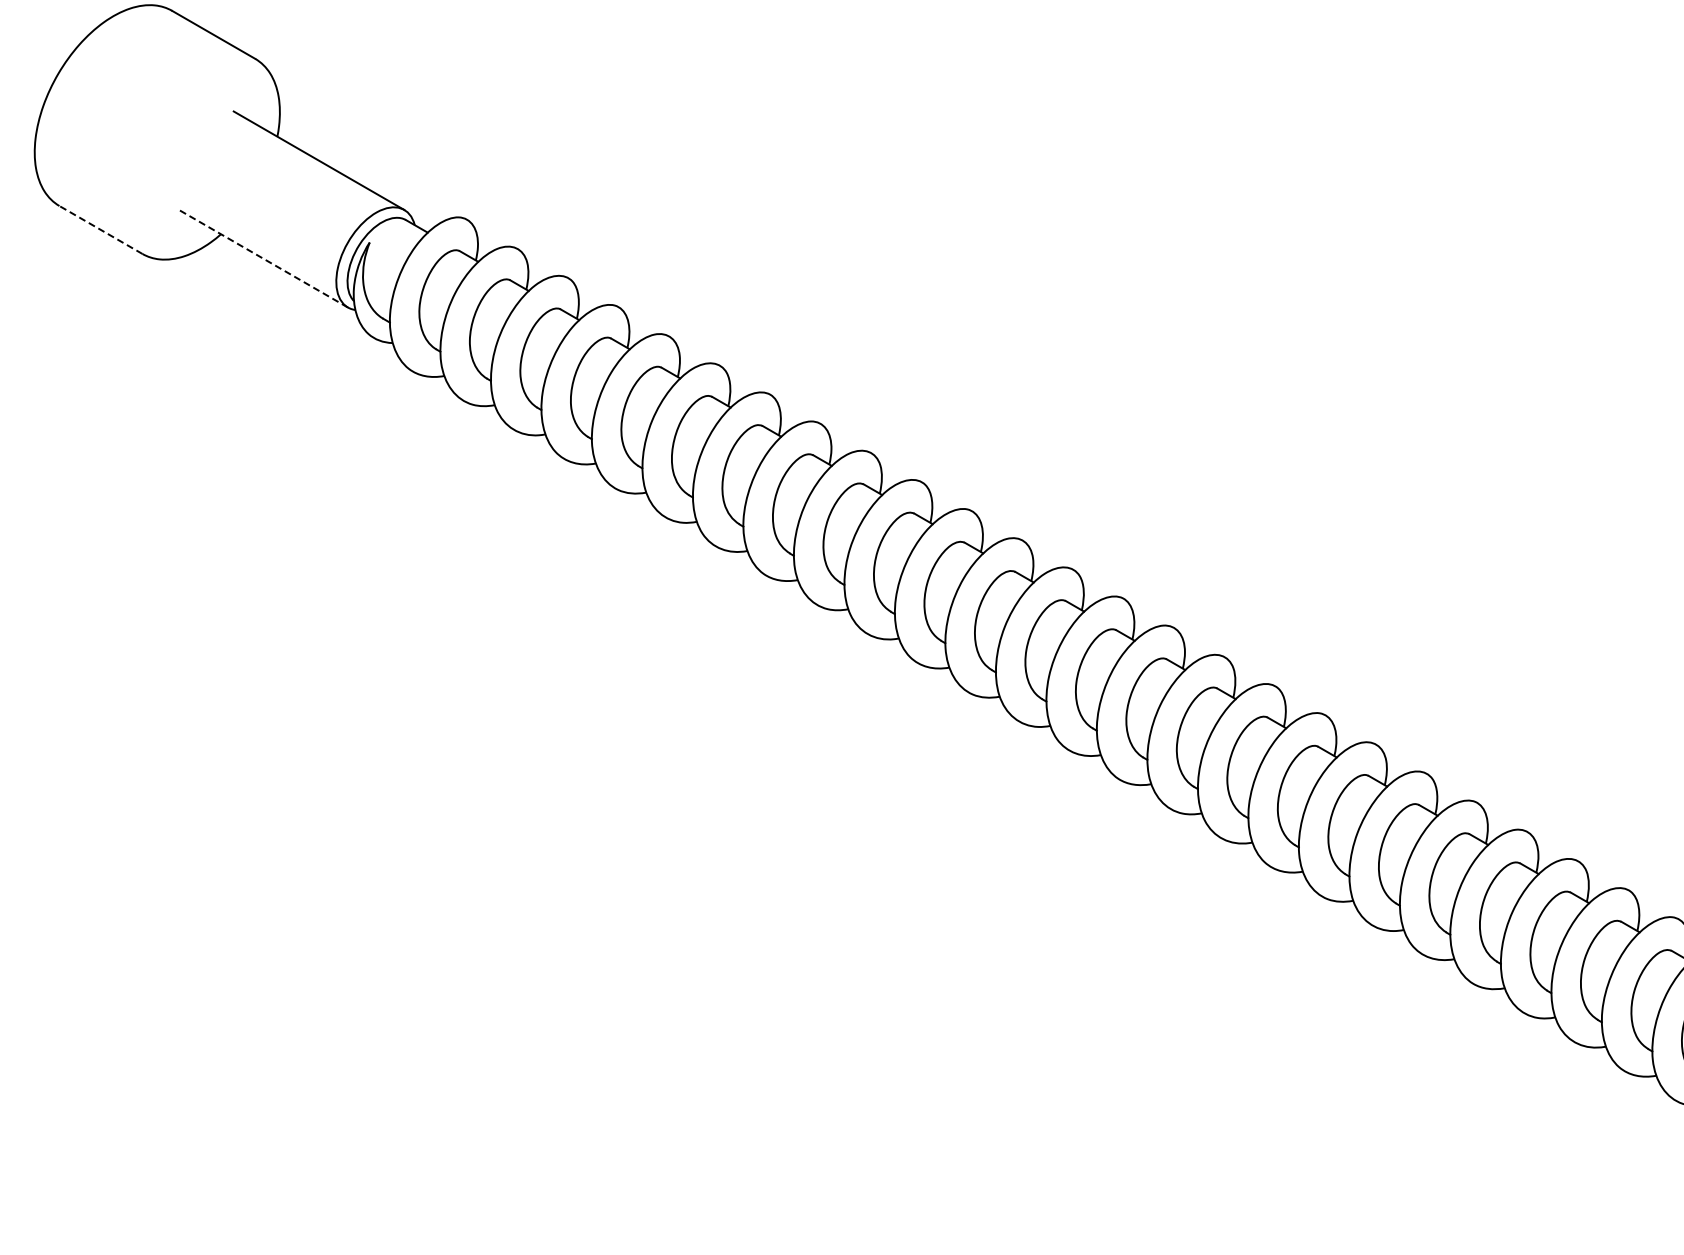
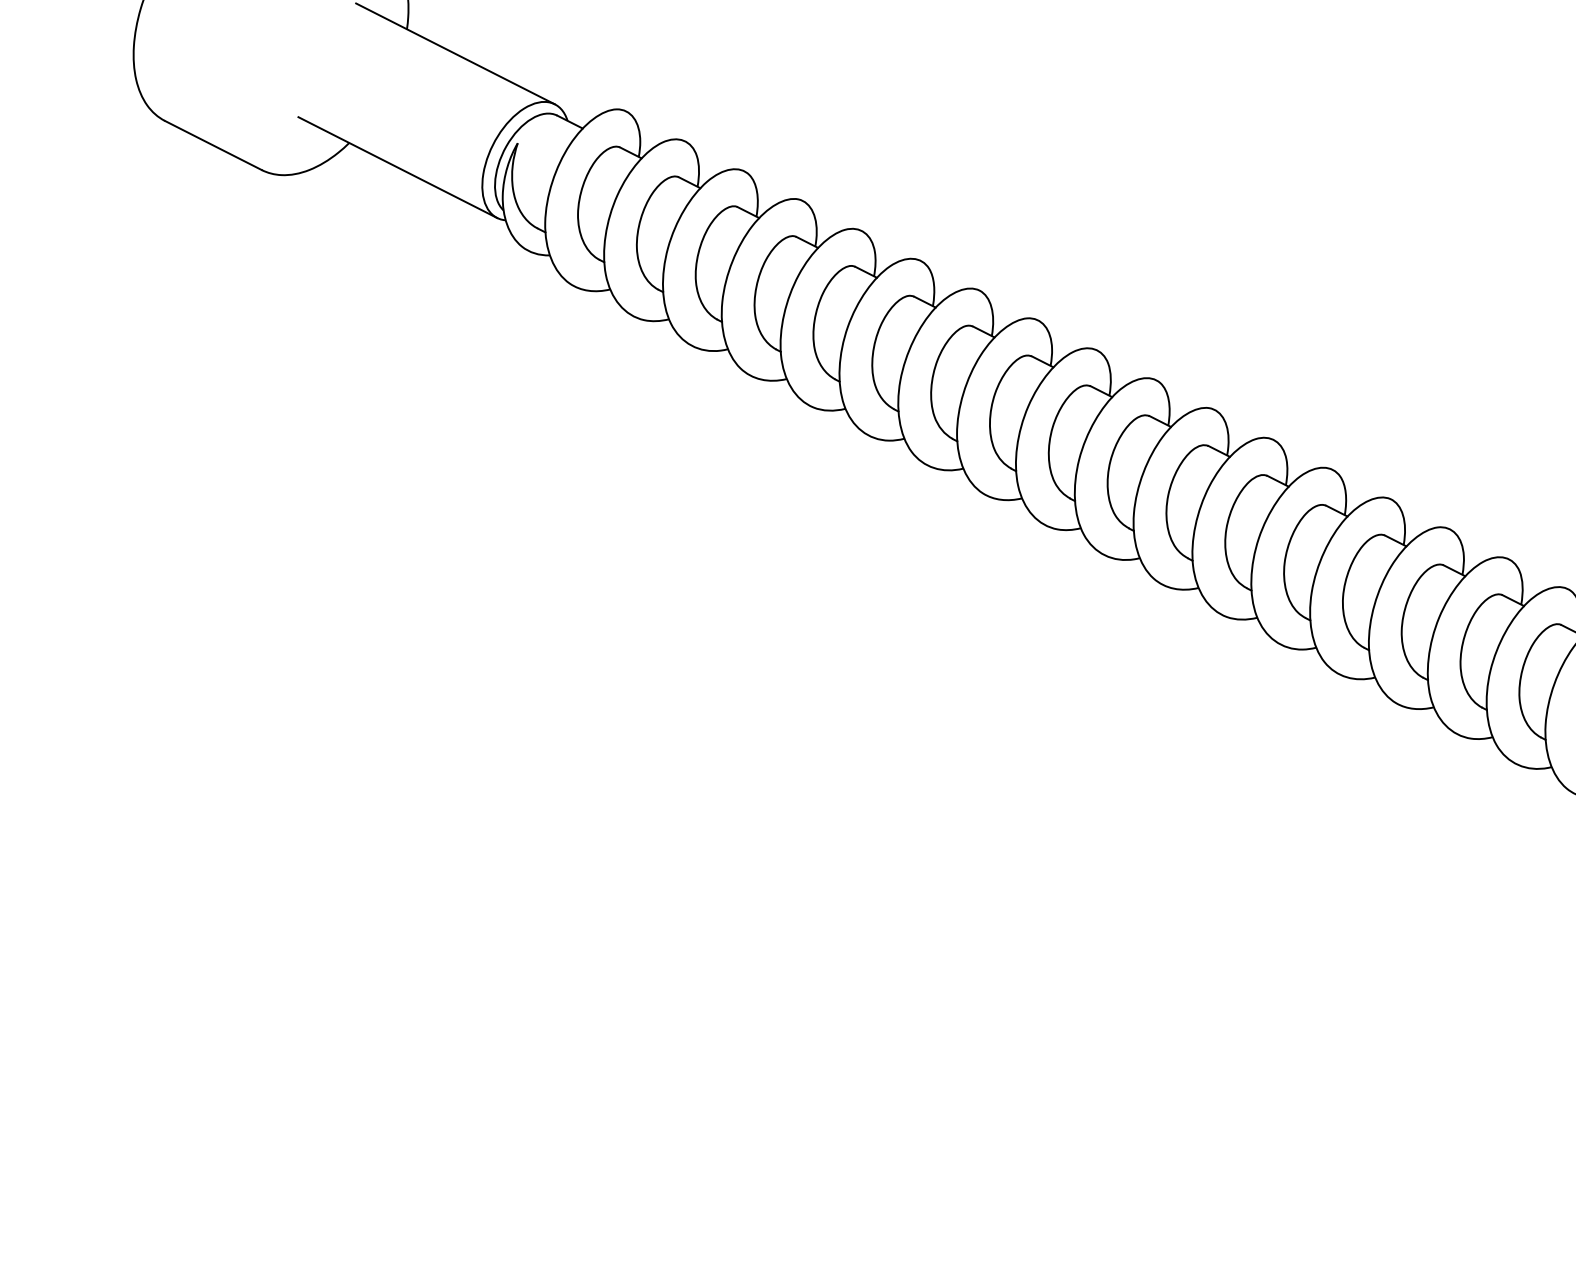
line: (100, 230) -> (212, 146), dashed -> solid
line: (262, 258) -> (397, 167), dashed -> solid

